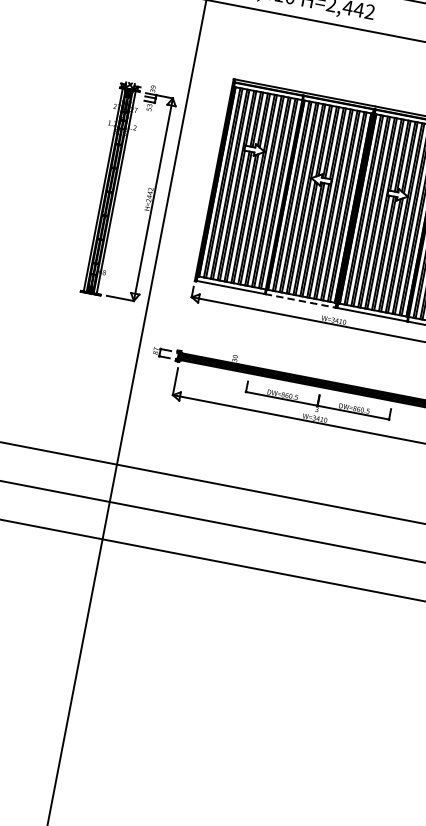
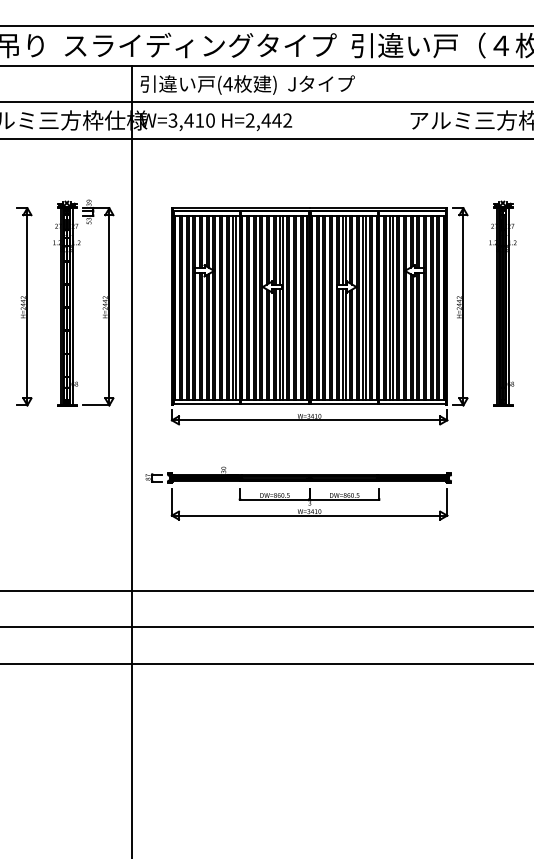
part: (62, 150) -> (24, 306), added
part: (117, 188) -> (73, 302), moved
line: (300, 301) -> (274, 404), dashed -> solid

